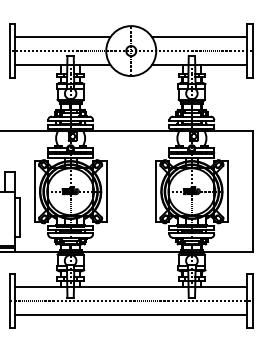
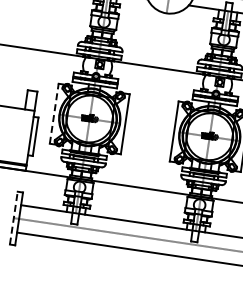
line: (34, 191) -> (54, 113), solid -> dashed
line: (9, 300) -> (13, 217), solid -> dashed

